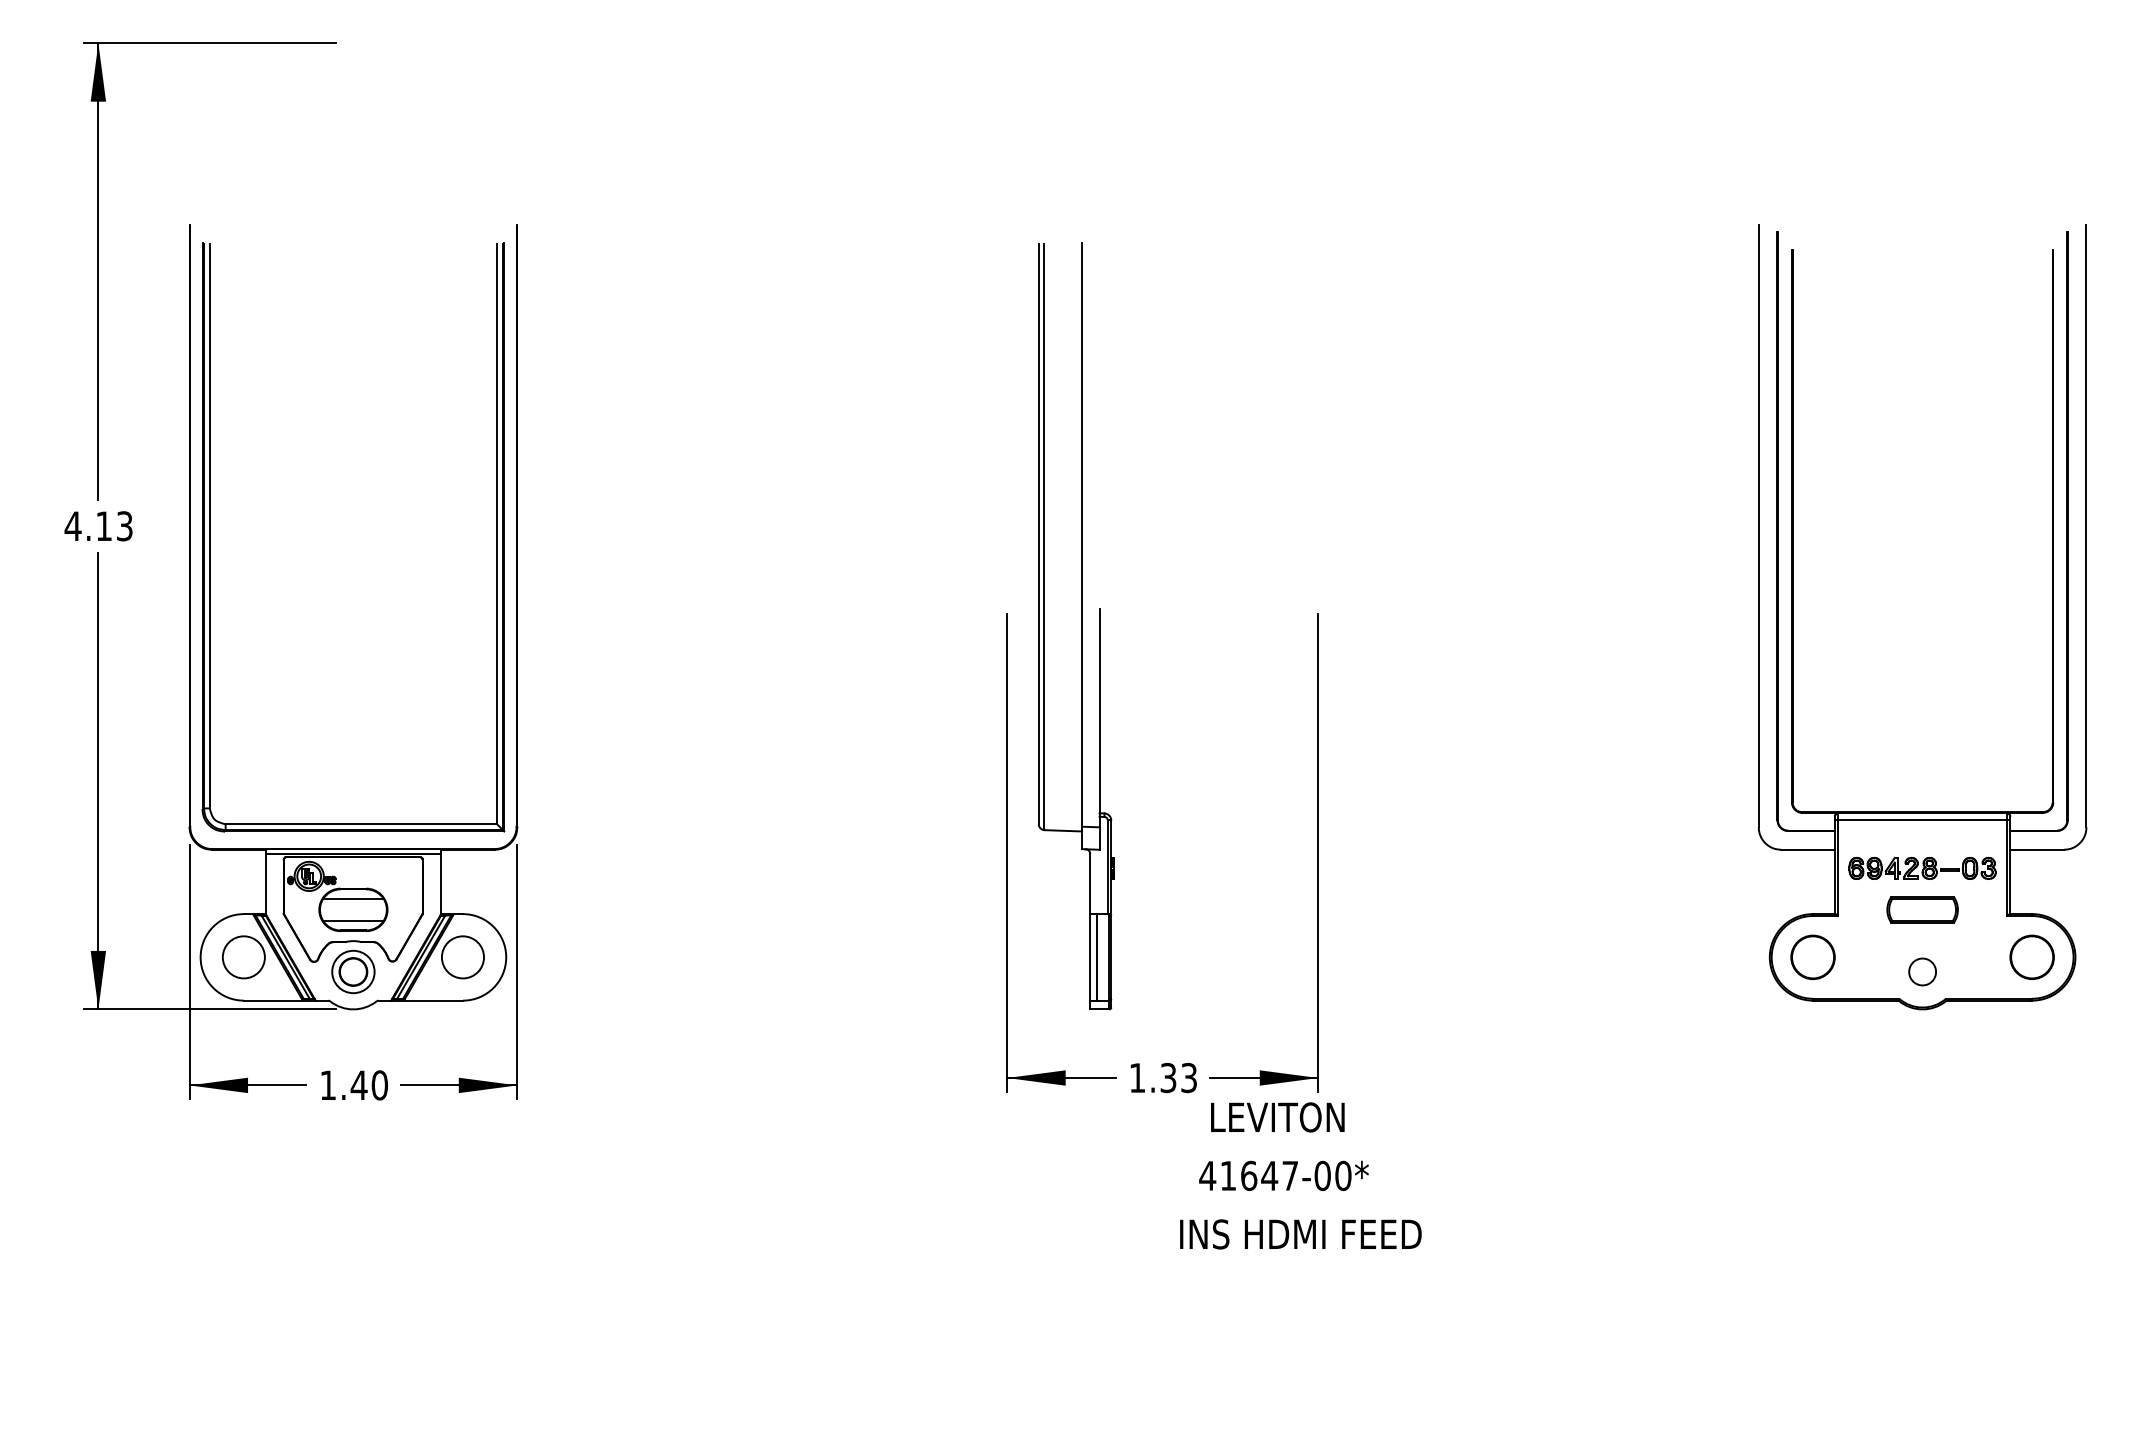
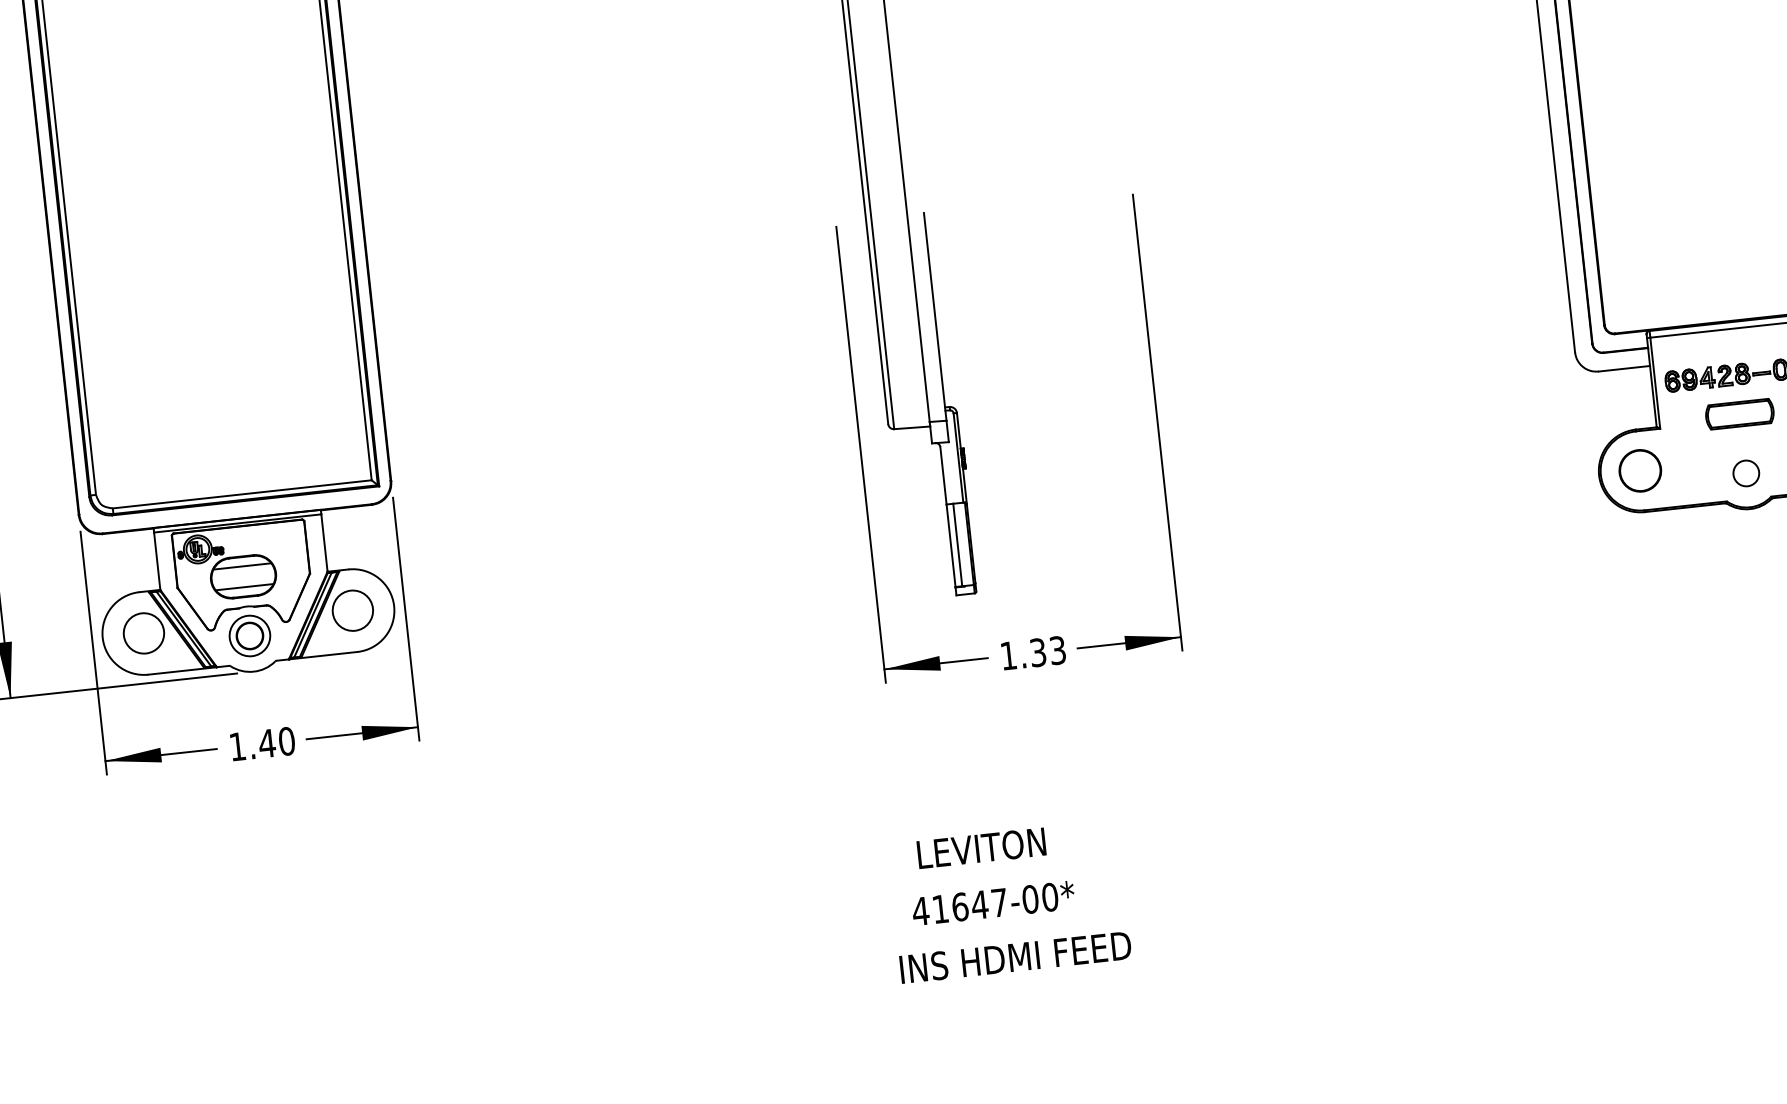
text: (1300, 1175) -> (1009, 901), moved

